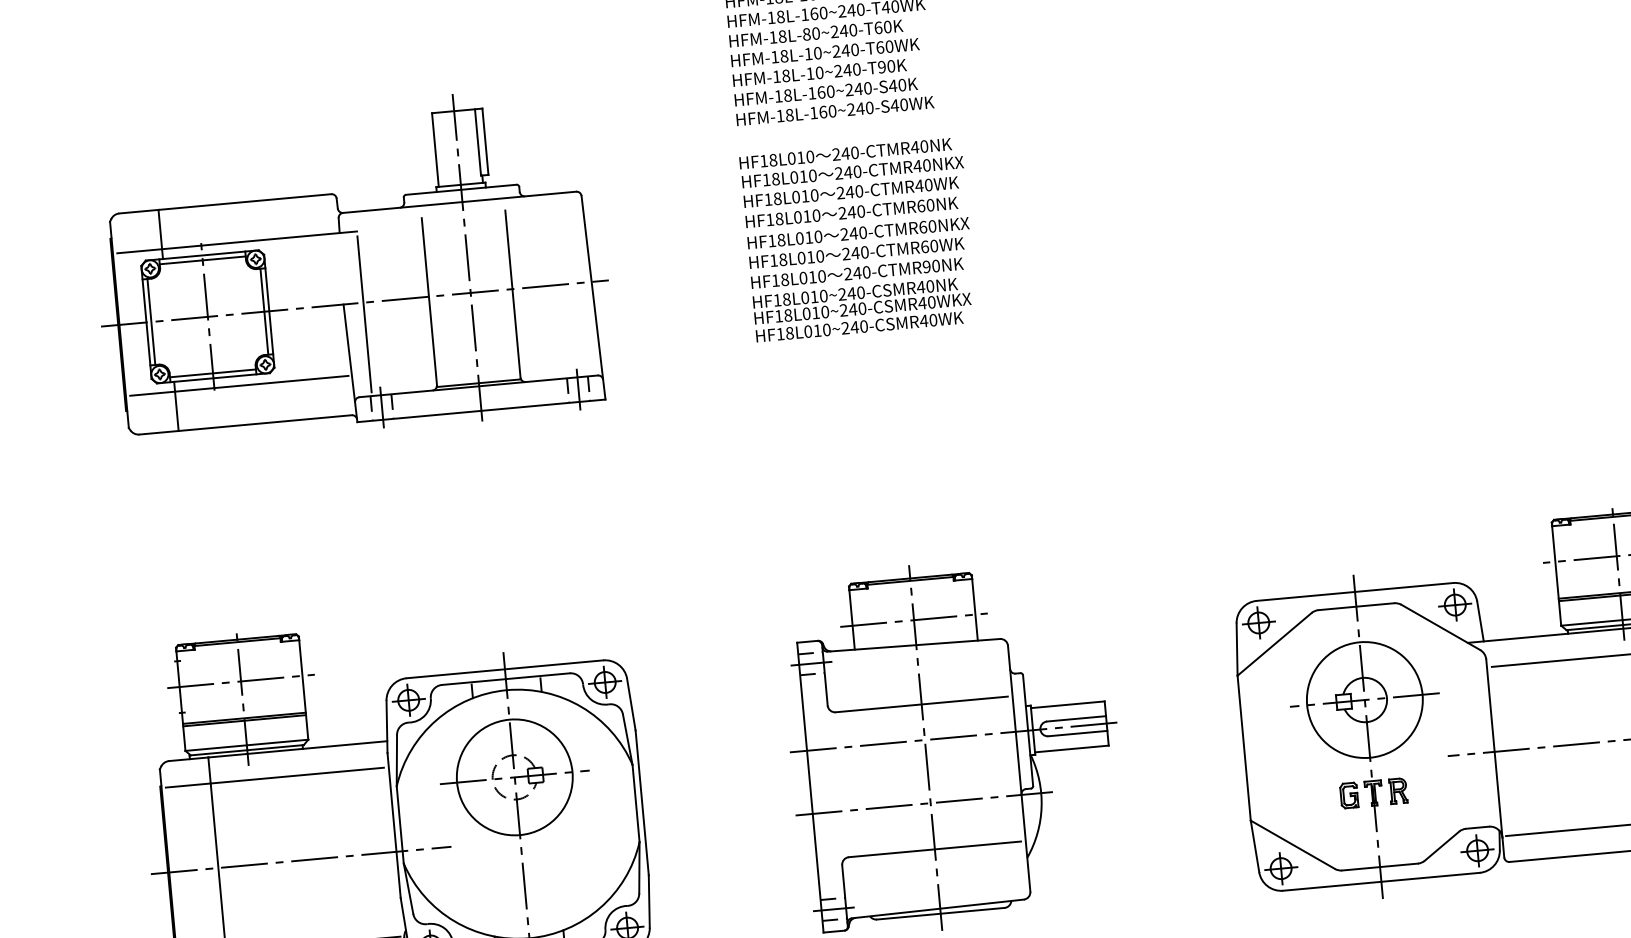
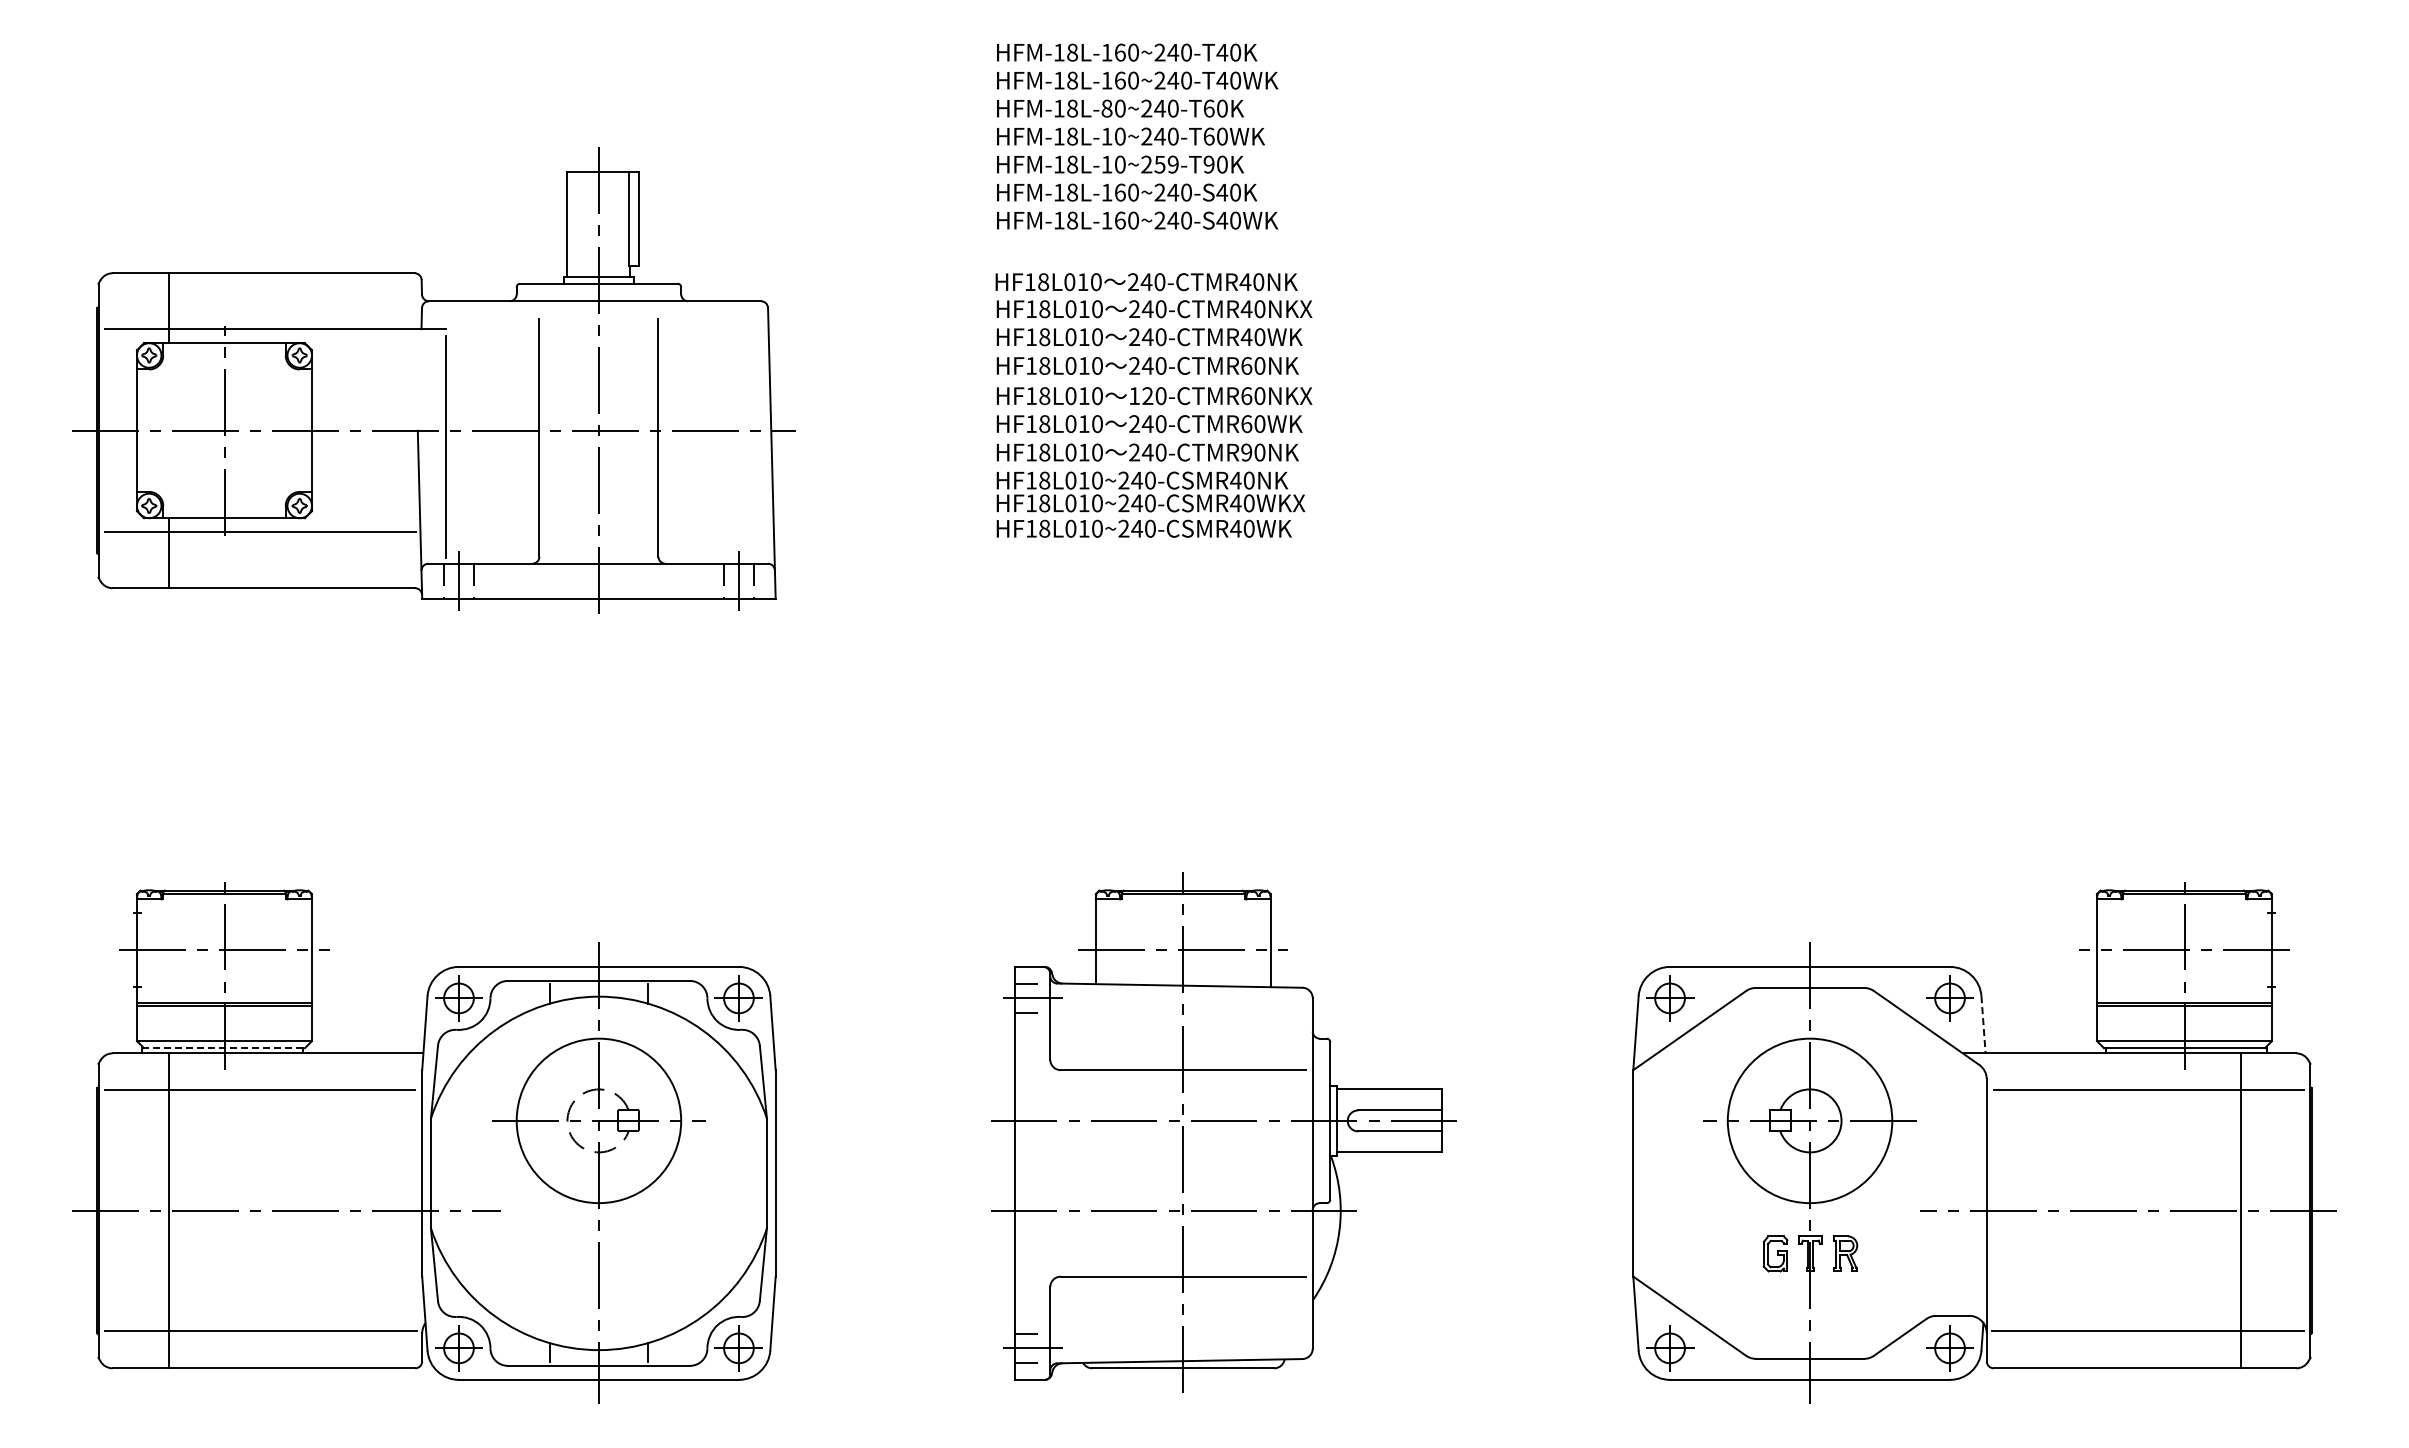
text: (852, 69) -> (1166, 164), HFM-18L-10~240-T90K -> HFM-18L-10~259-T90K
text: (849, 233) -> (1141, 395), 240-CTMR60NKX -> 120-CTMR60NKX
line: (202, 260) -> (224, 350), removed
line: (264, 311) -> (304, 430), removed
line: (151, 321) -> (144, 430), removed
line: (213, 373) -> (224, 511), removed
line: (478, 383) -> (598, 559), removed
line: (1480, 621) -> (1983, 1024), solid -> dashed
line: (247, 750) -> (224, 1048), solid -> dashed

